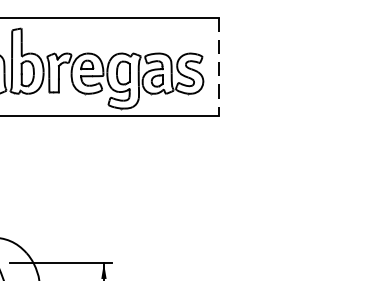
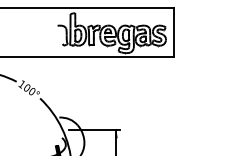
line: (218, 67) -> (173, 32), dashed -> solid

